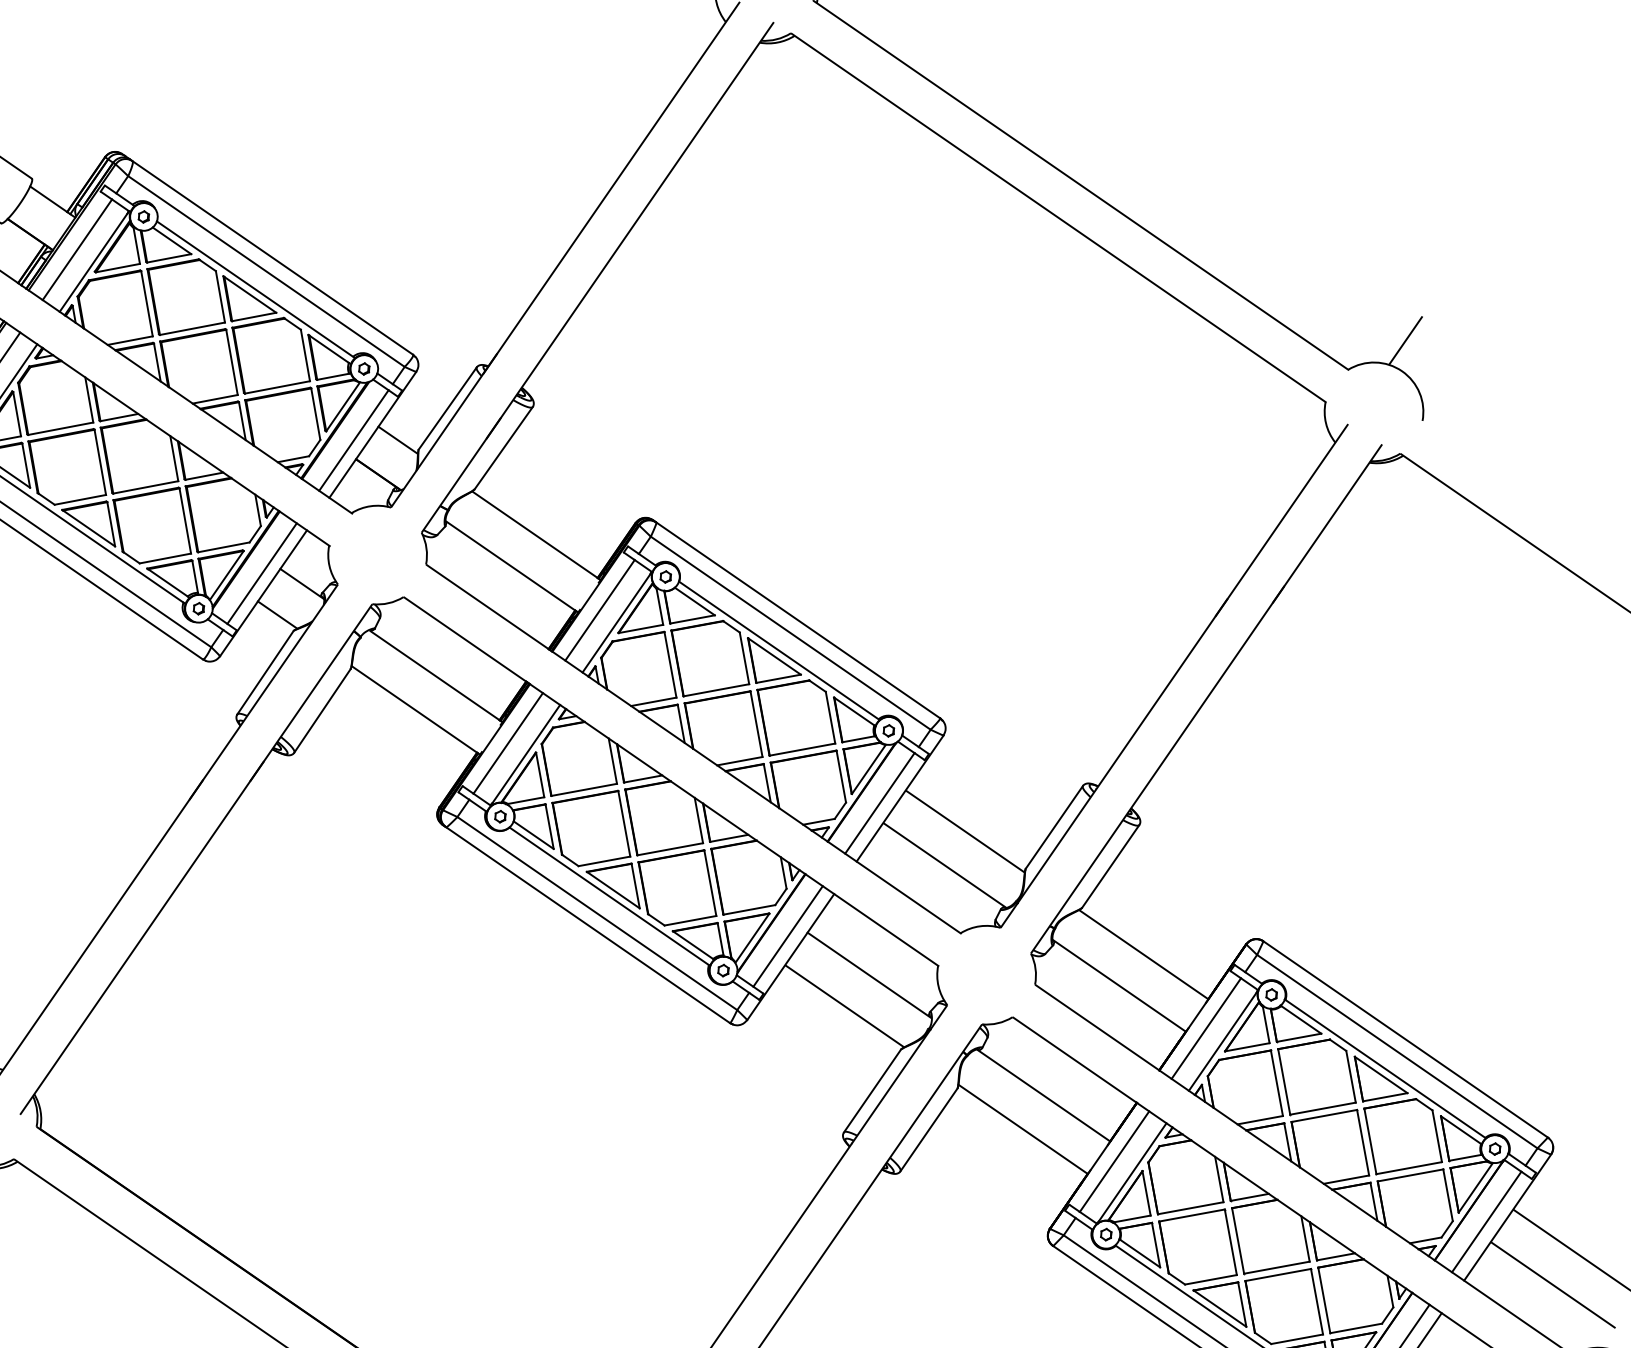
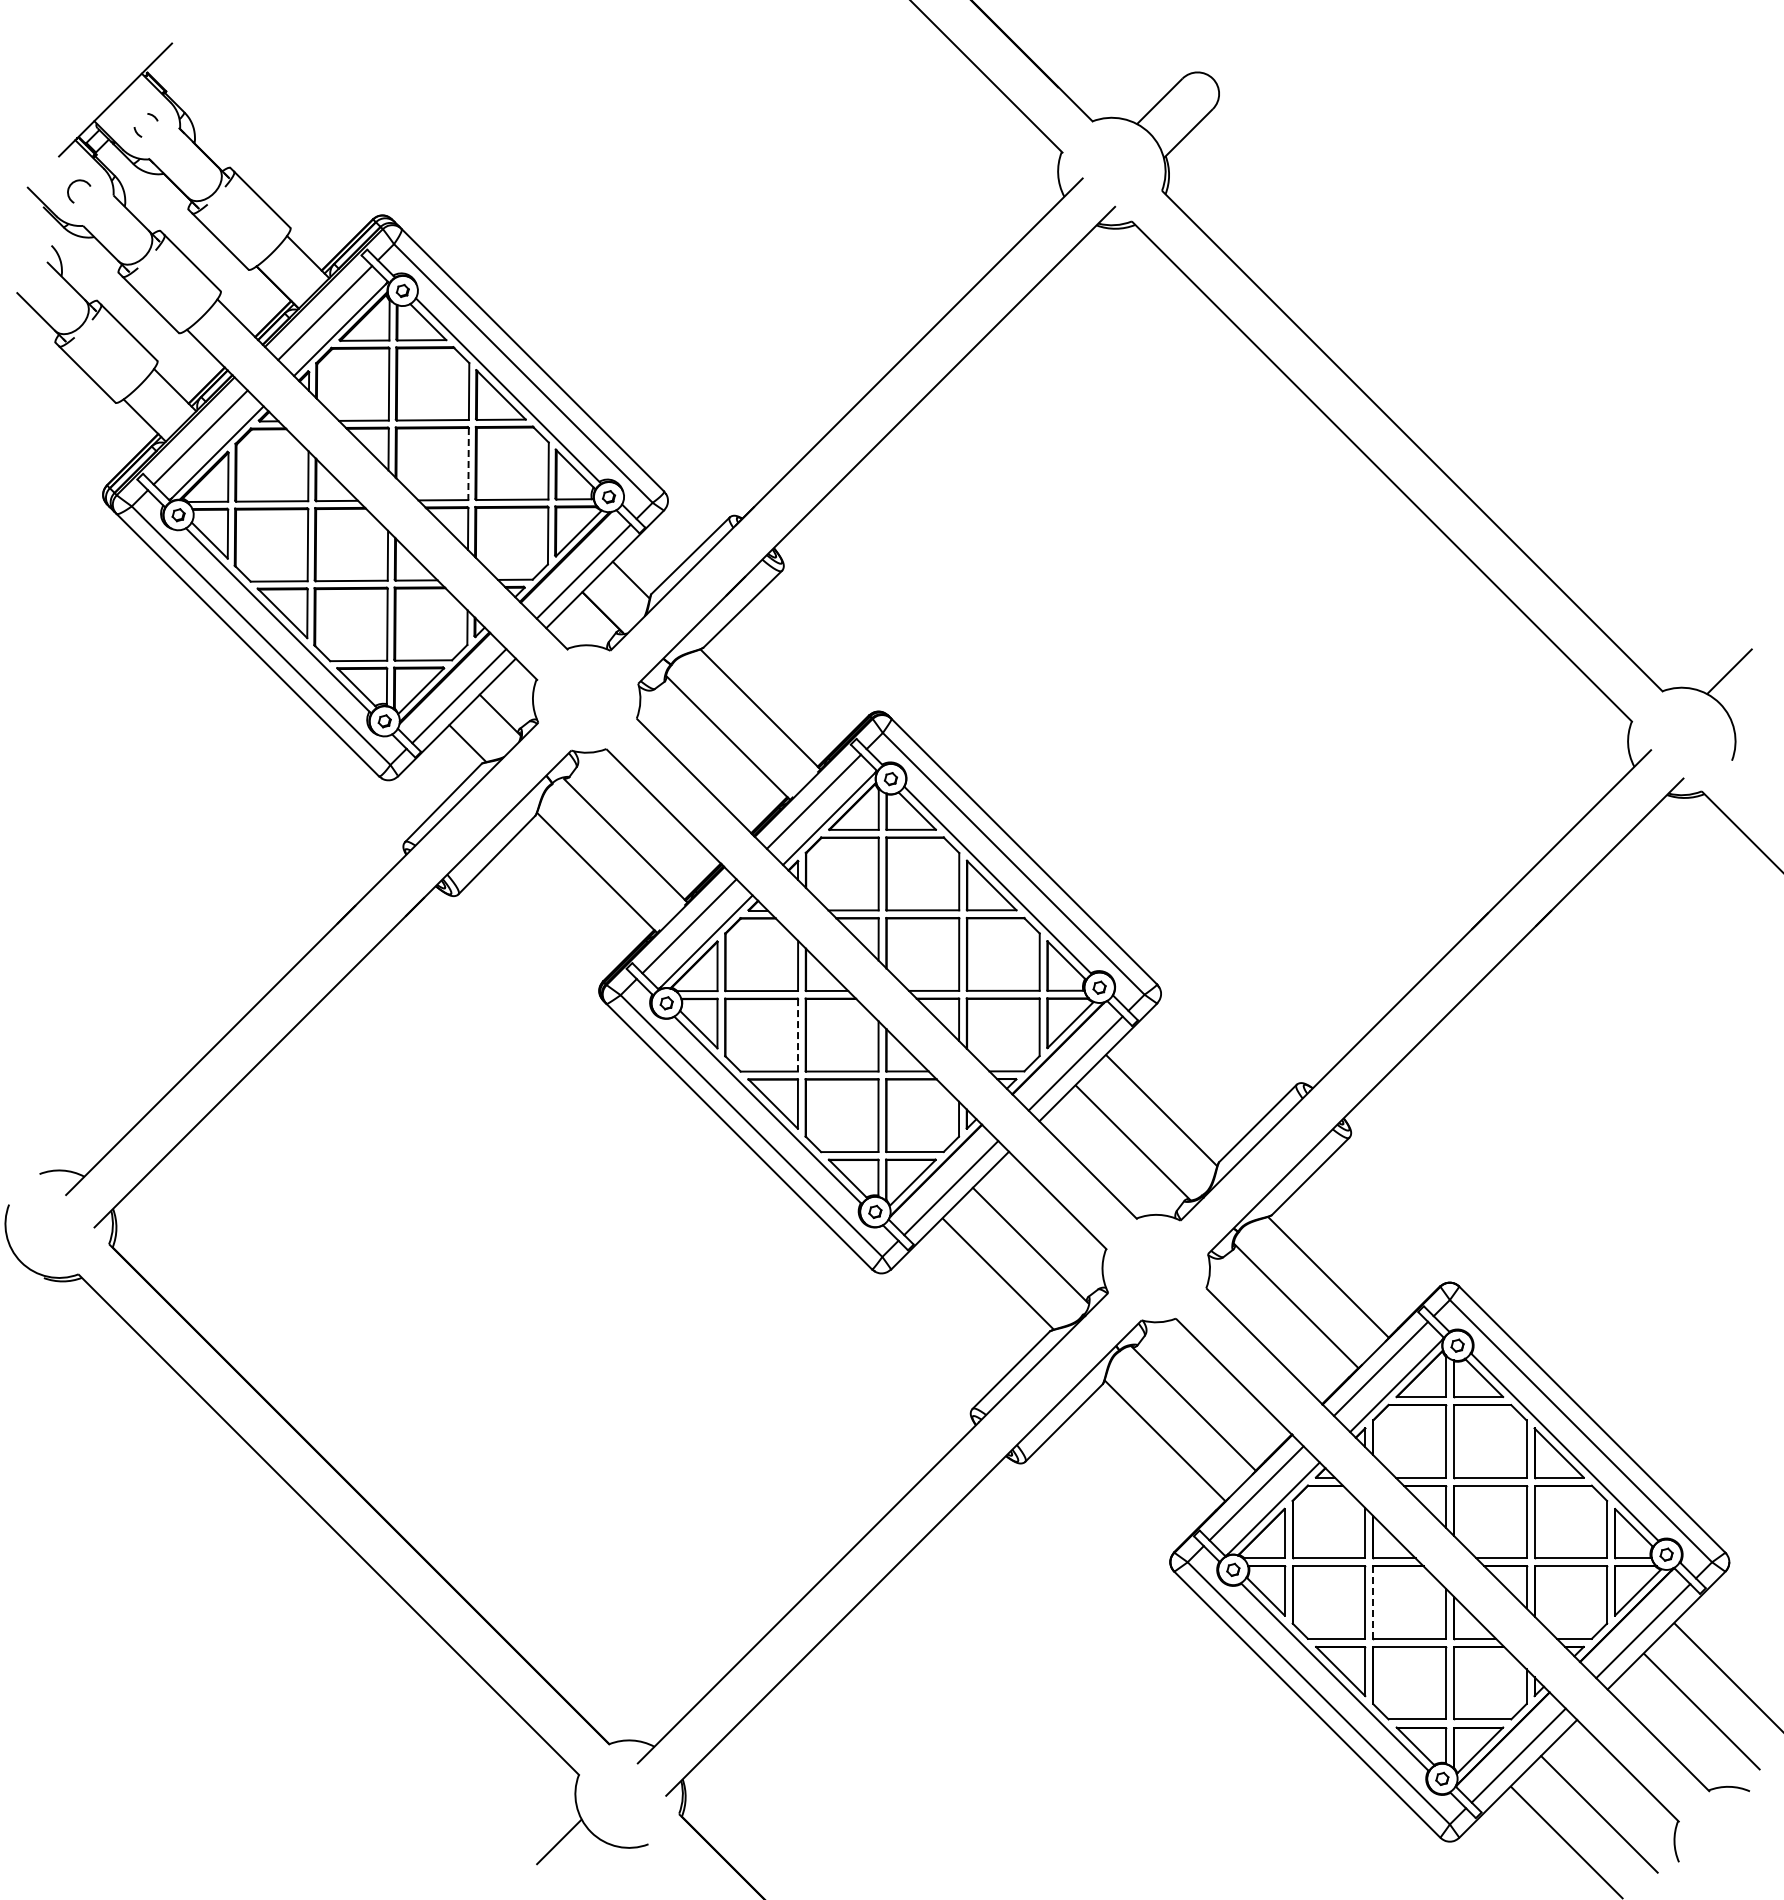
line: (231, 362) -> (468, 464), solid -> dashed
line: (624, 823) -> (798, 1035), solid -> dashed
line: (1238, 1241) -> (1373, 1603), solid -> dashed

